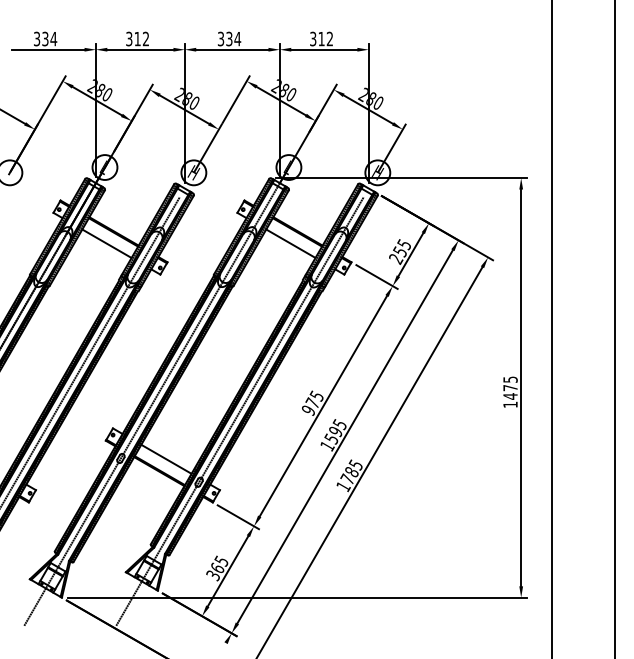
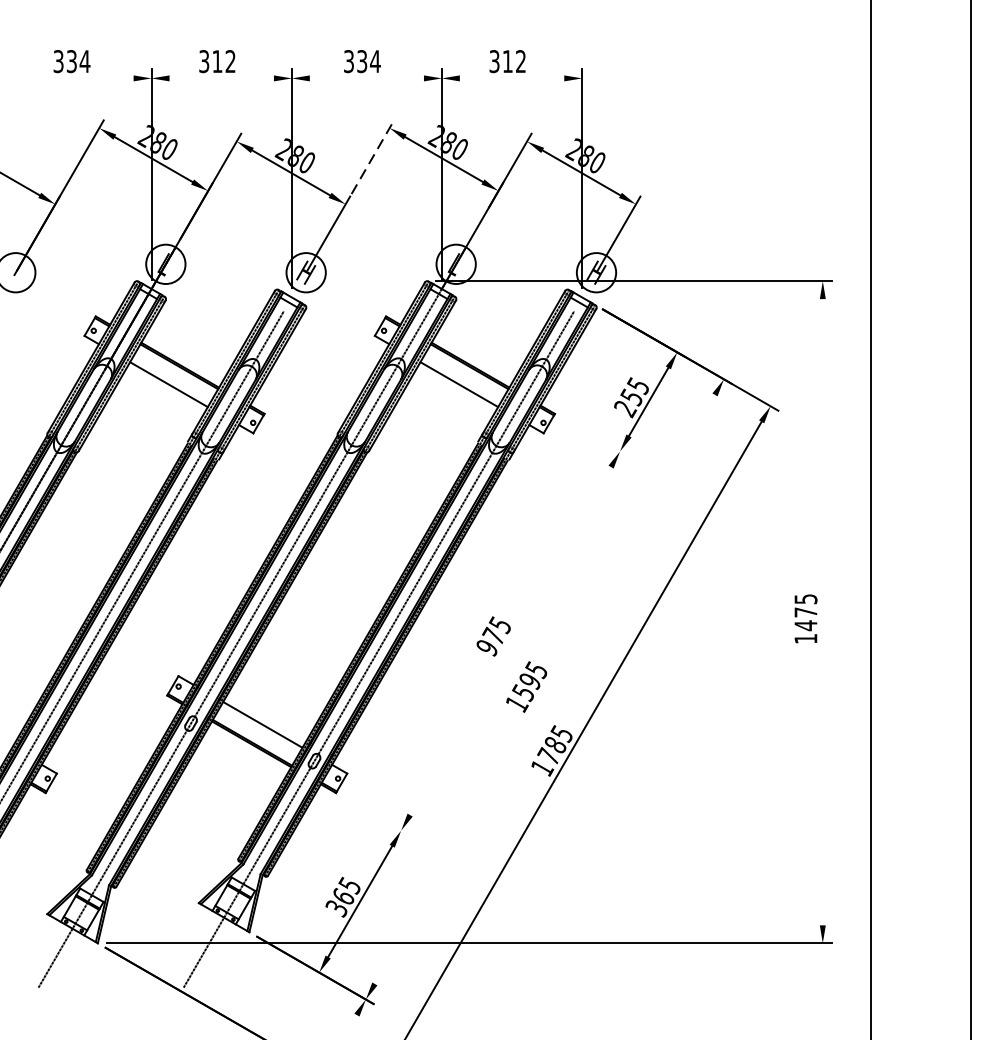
line: (48, 49) -> (76, 78), removed
line: (140, 49) -> (221, 78), removed
line: (232, 49) -> (367, 78), removed
line: (324, 49) -> (512, 78), removed
line: (236, 99) -> (373, 156), solid -> dashed
line: (376, 276) -> (594, 436), removed
line: (521, 387) -> (823, 611), removed
line: (323, 405) -> (510, 639), removed
line: (344, 436) -> (543, 688), removed
line: (238, 517) -> (376, 816), removed

